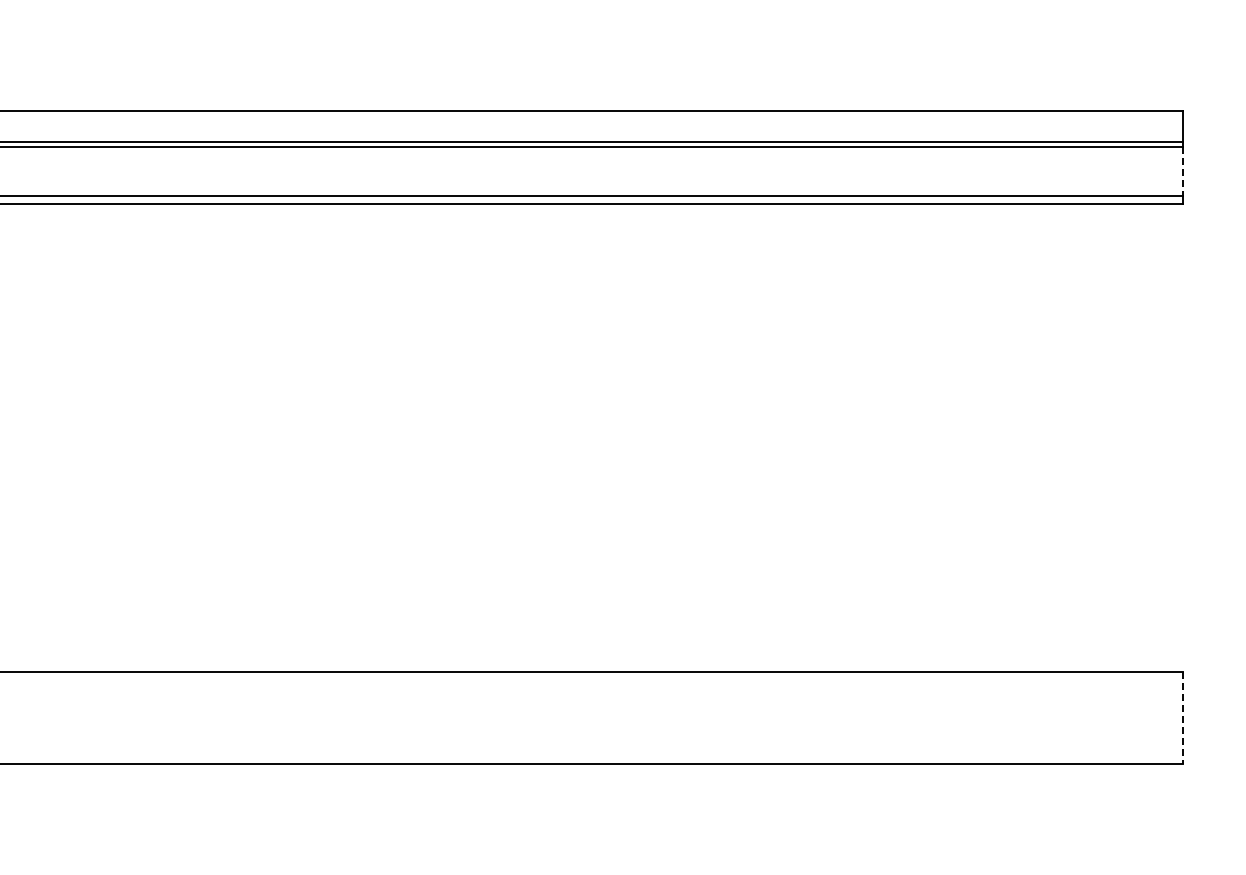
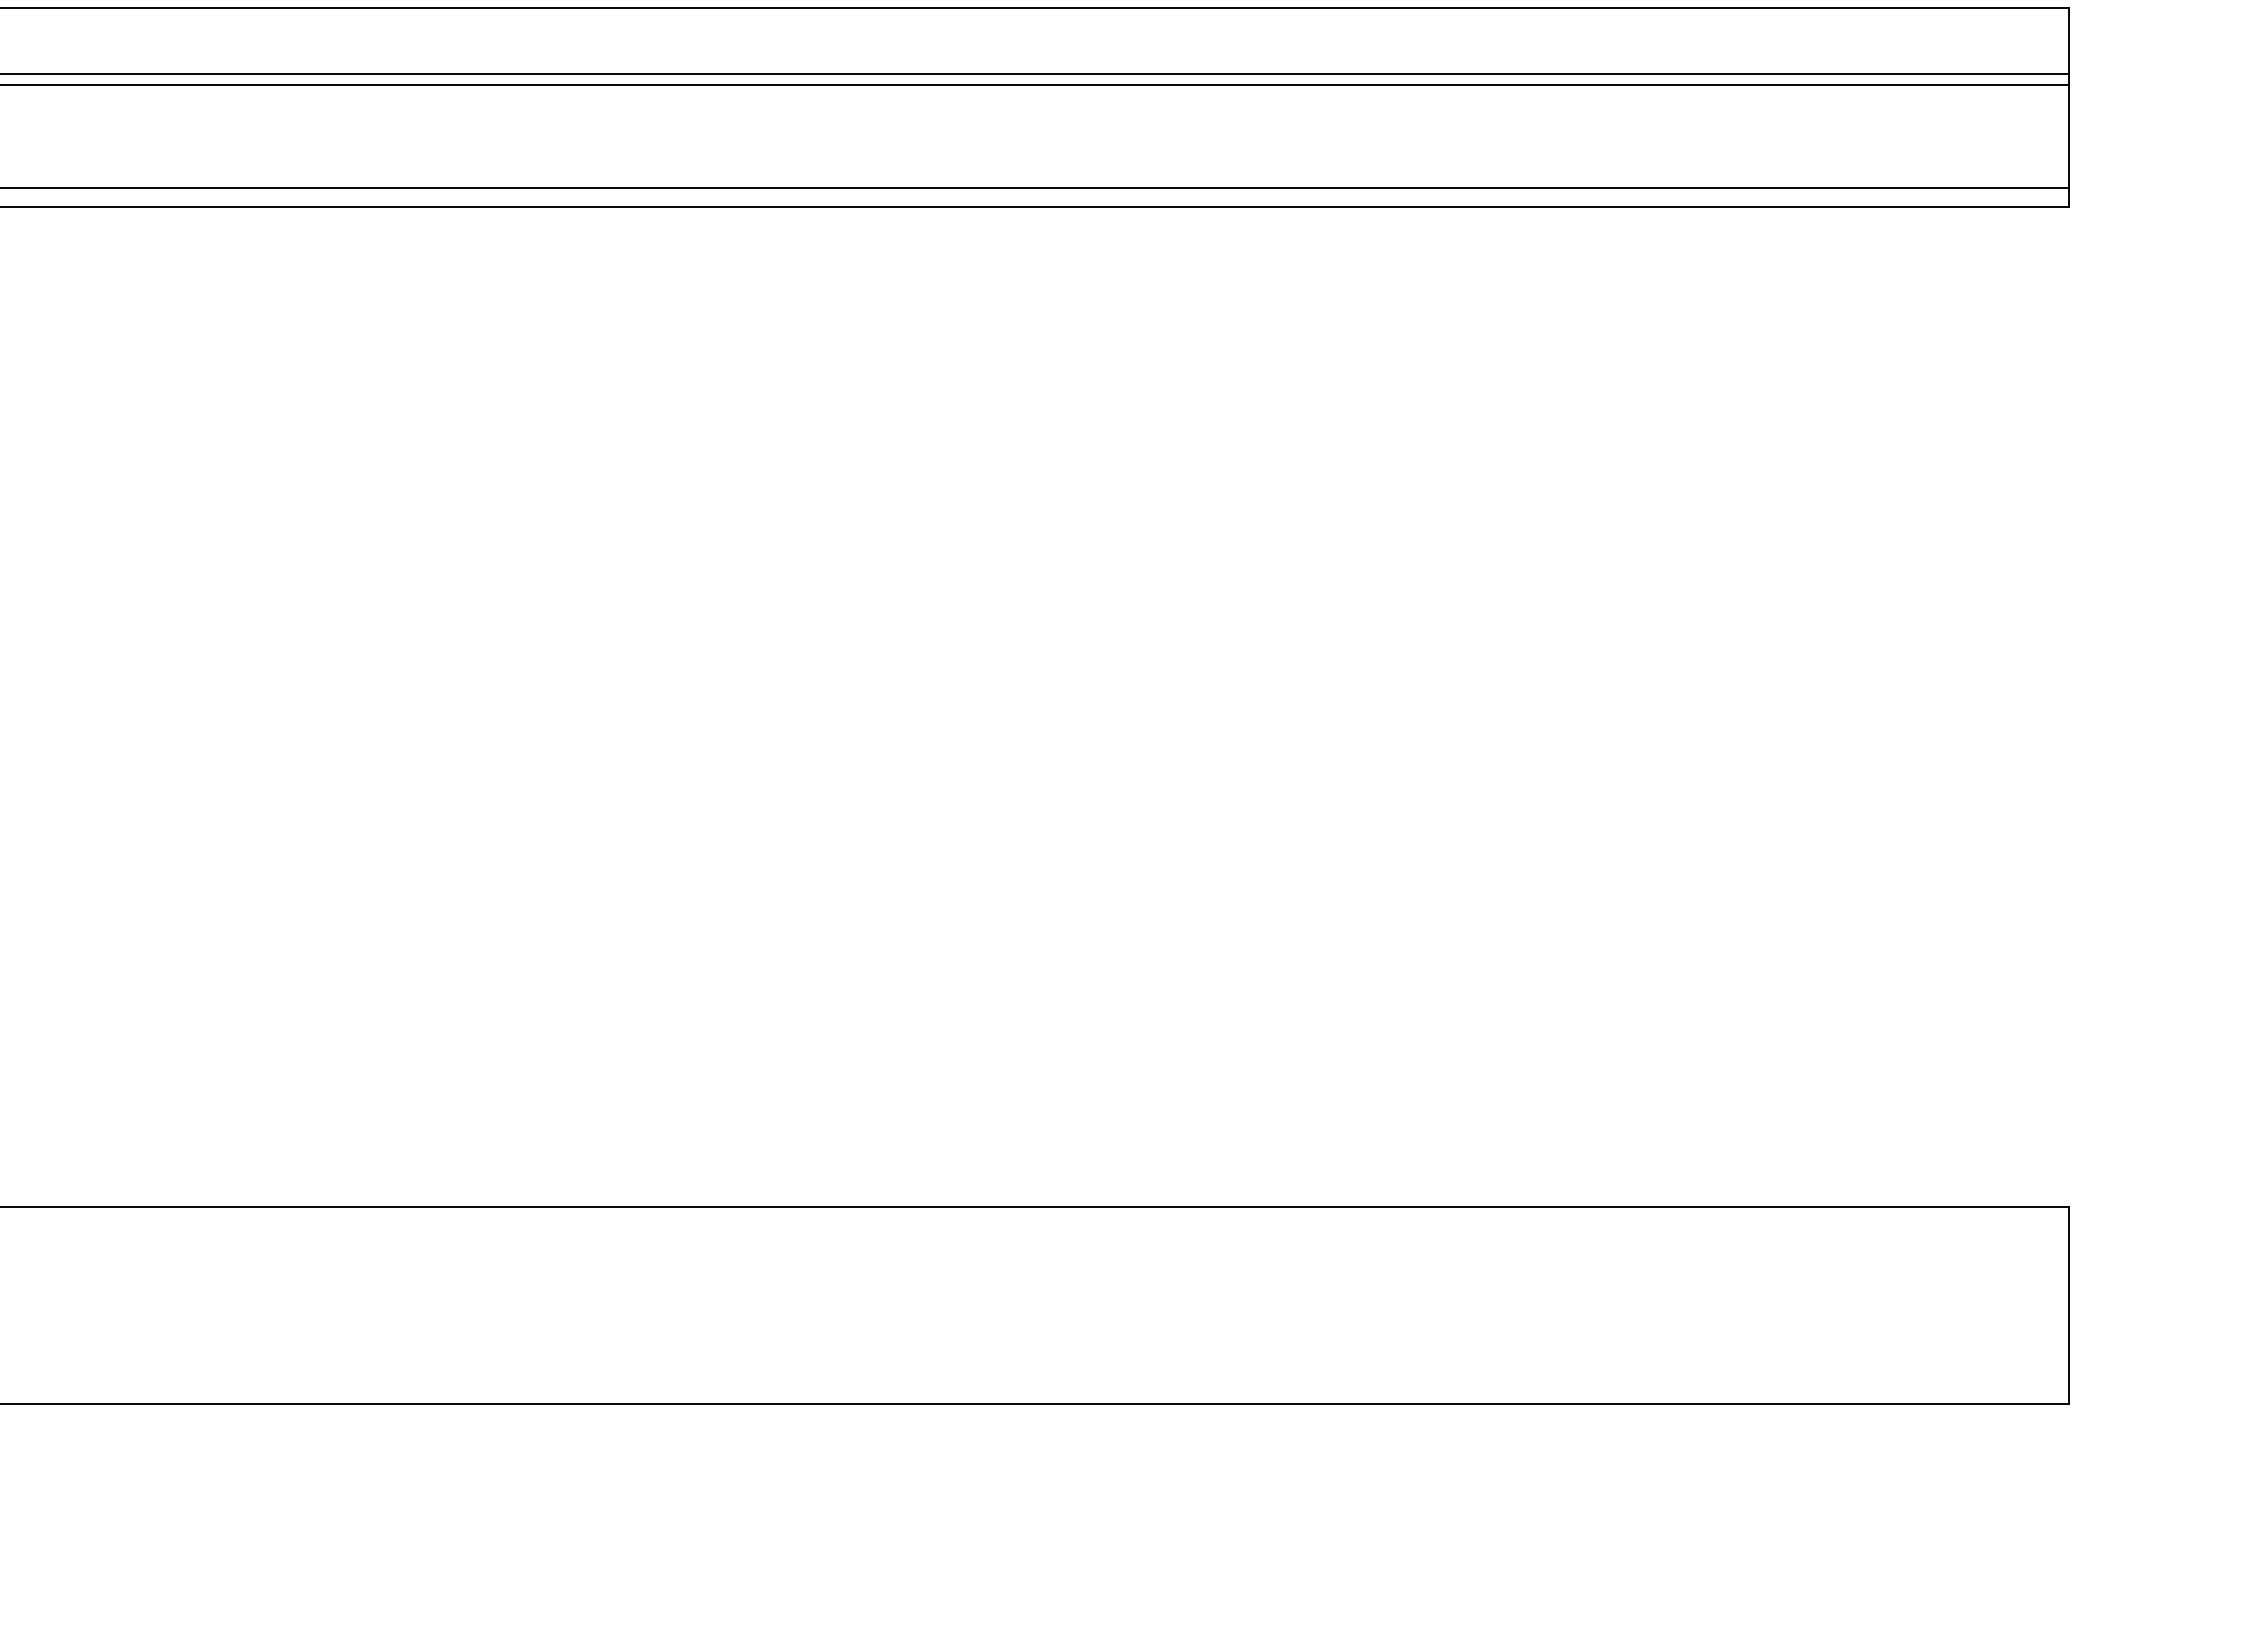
line: (1182, 172) -> (2069, 138), dashed -> solid
line: (1182, 717) -> (2069, 1305), dashed -> solid

